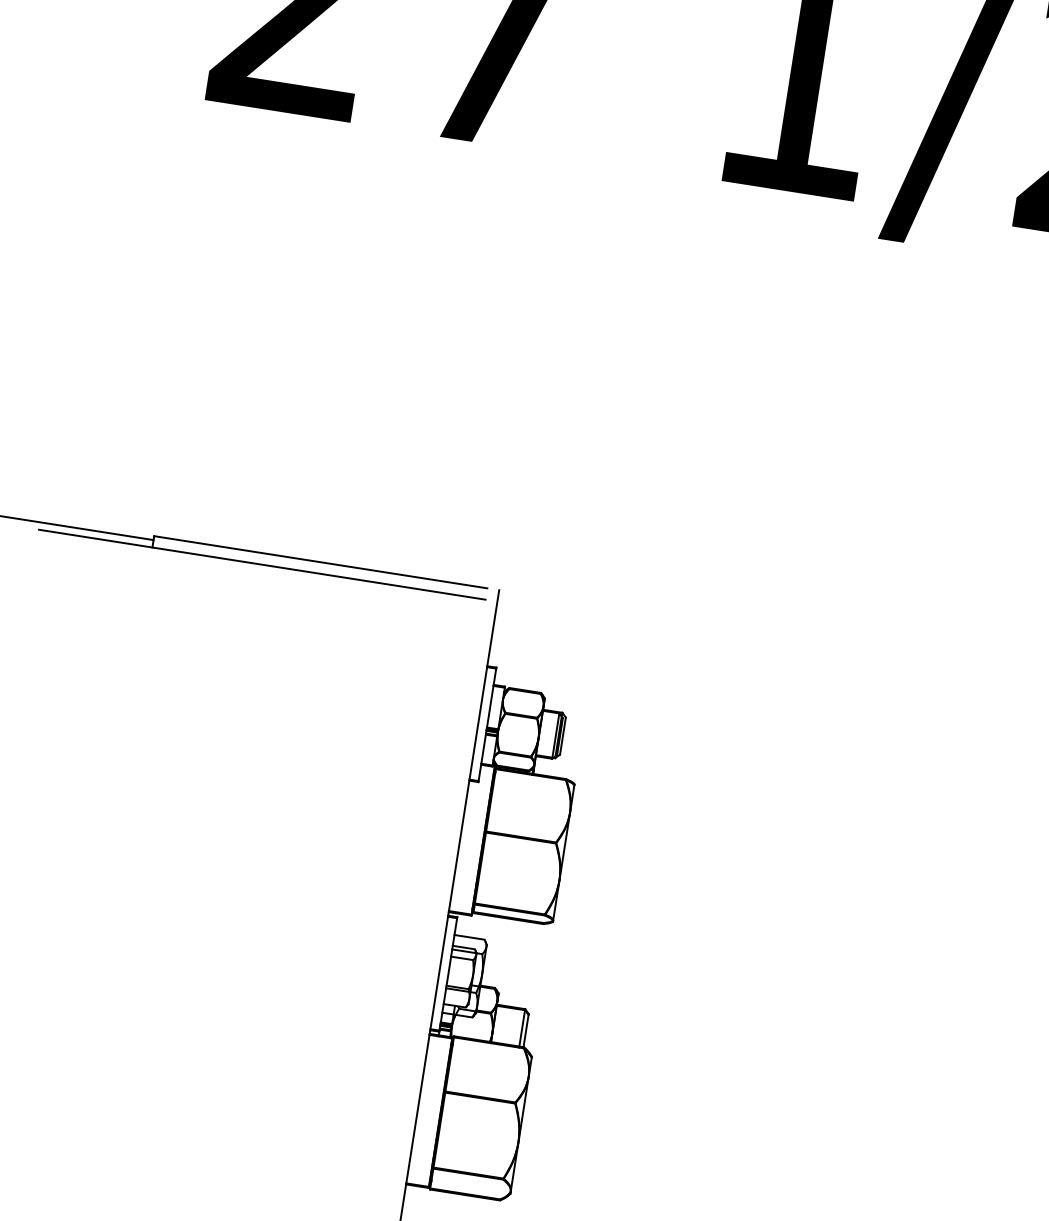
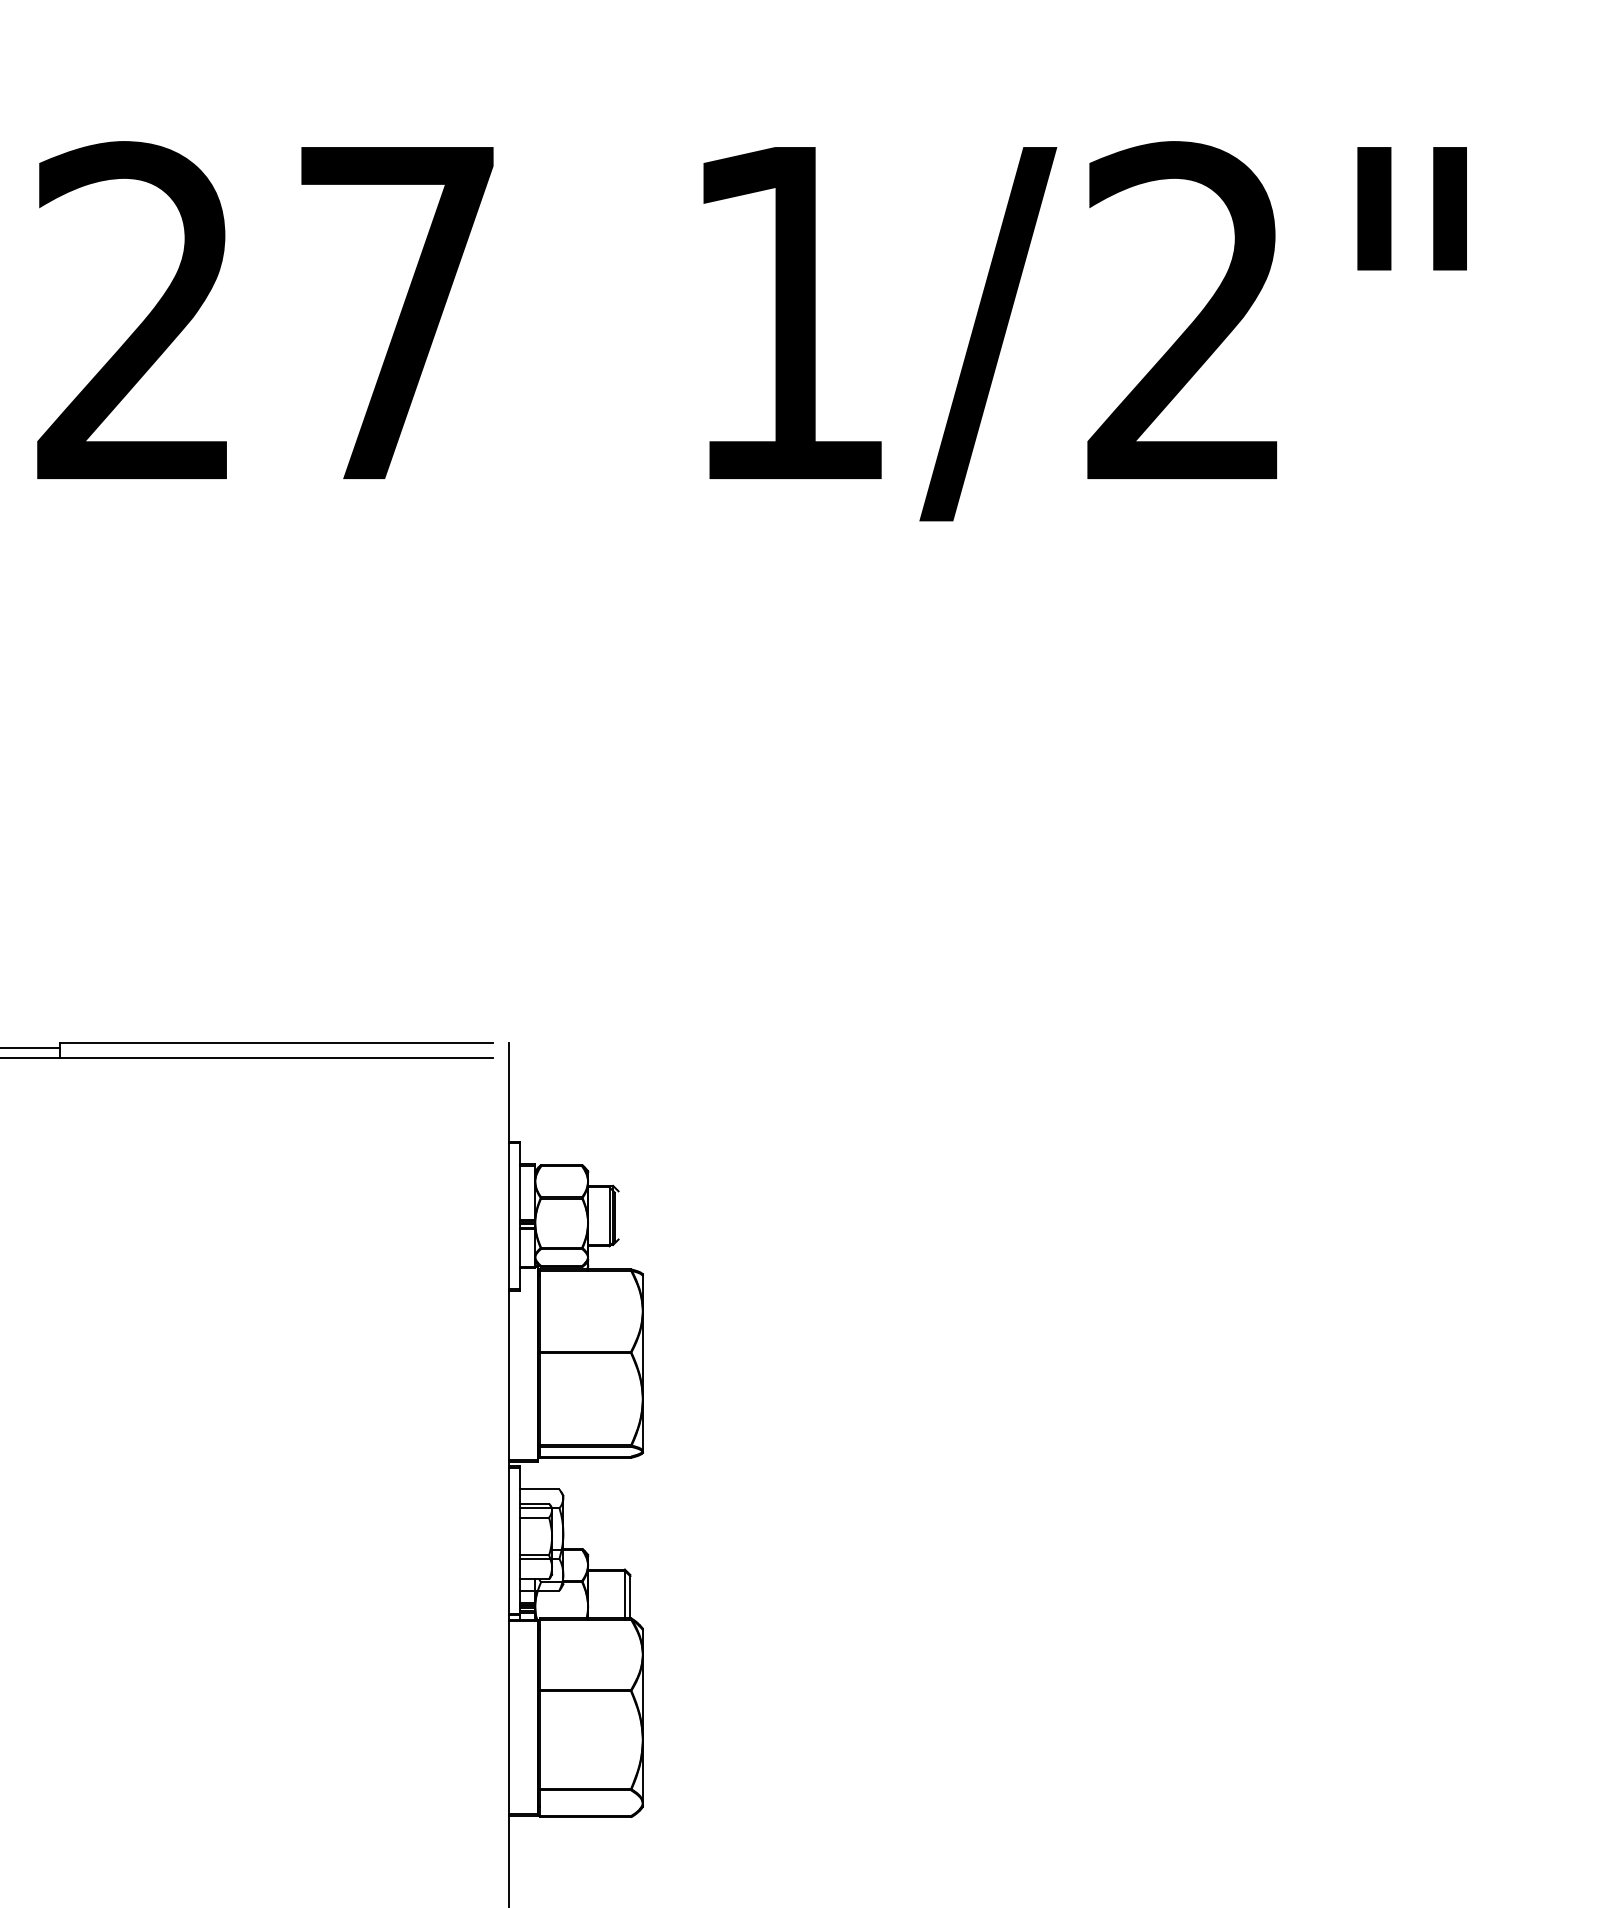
line: (562, 736) -> (618, 1215), removed

